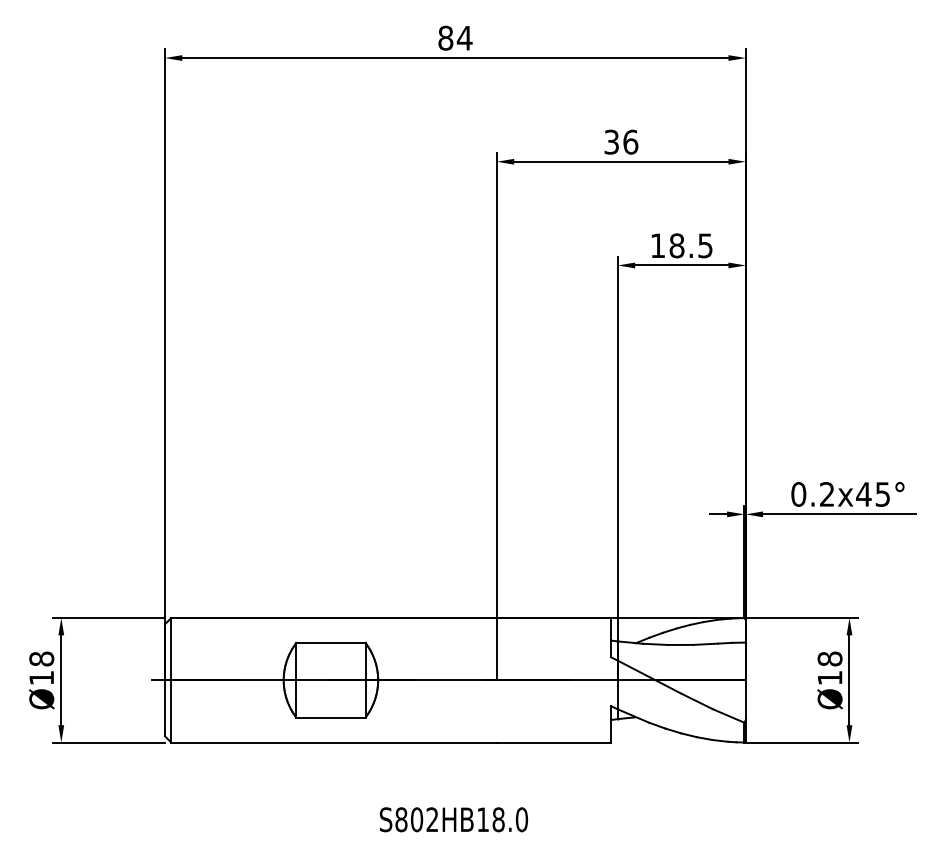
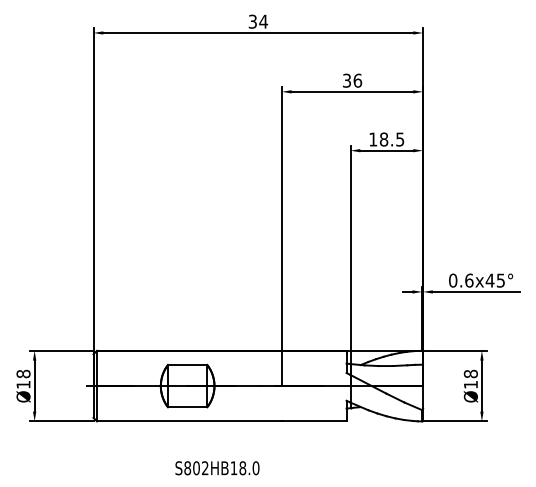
text: (445, 37) -> (252, 21), 84 -> 34
text: (827, 494) -> (469, 280), 0.2x45° -> 0.6x45°
text: (453, 820) -> (217, 468), moved

